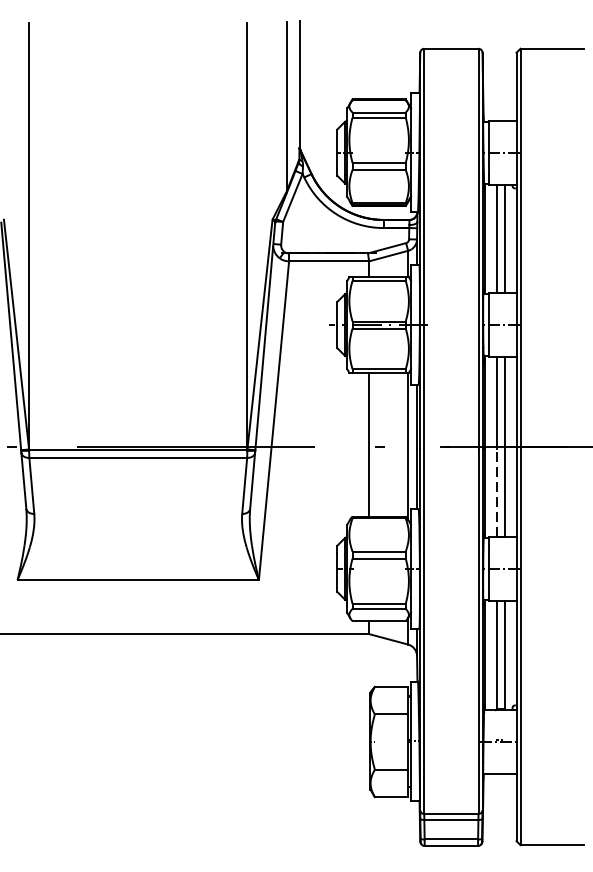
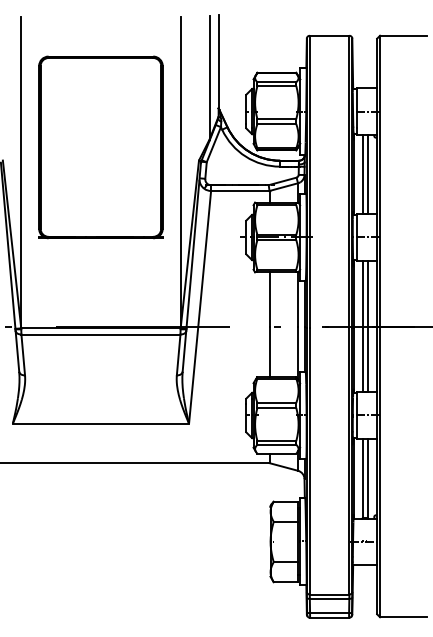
part: (137, 201) -> (100, 147), added
line: (496, 492) -> (362, 359), dashed -> solid

